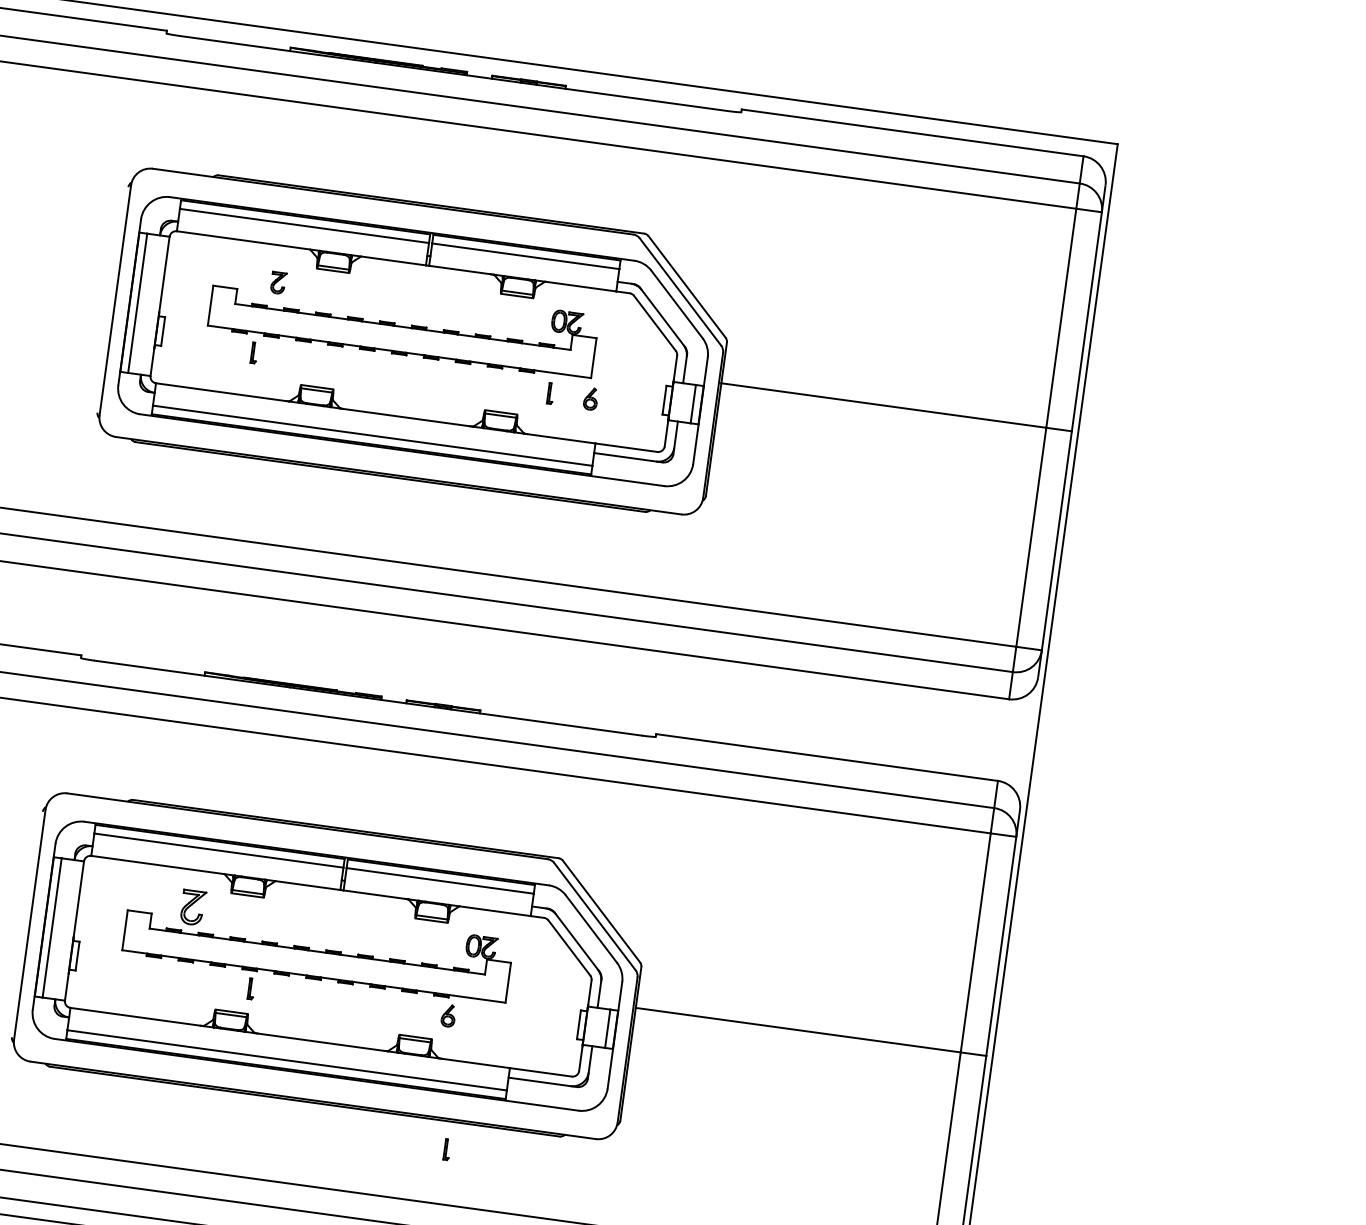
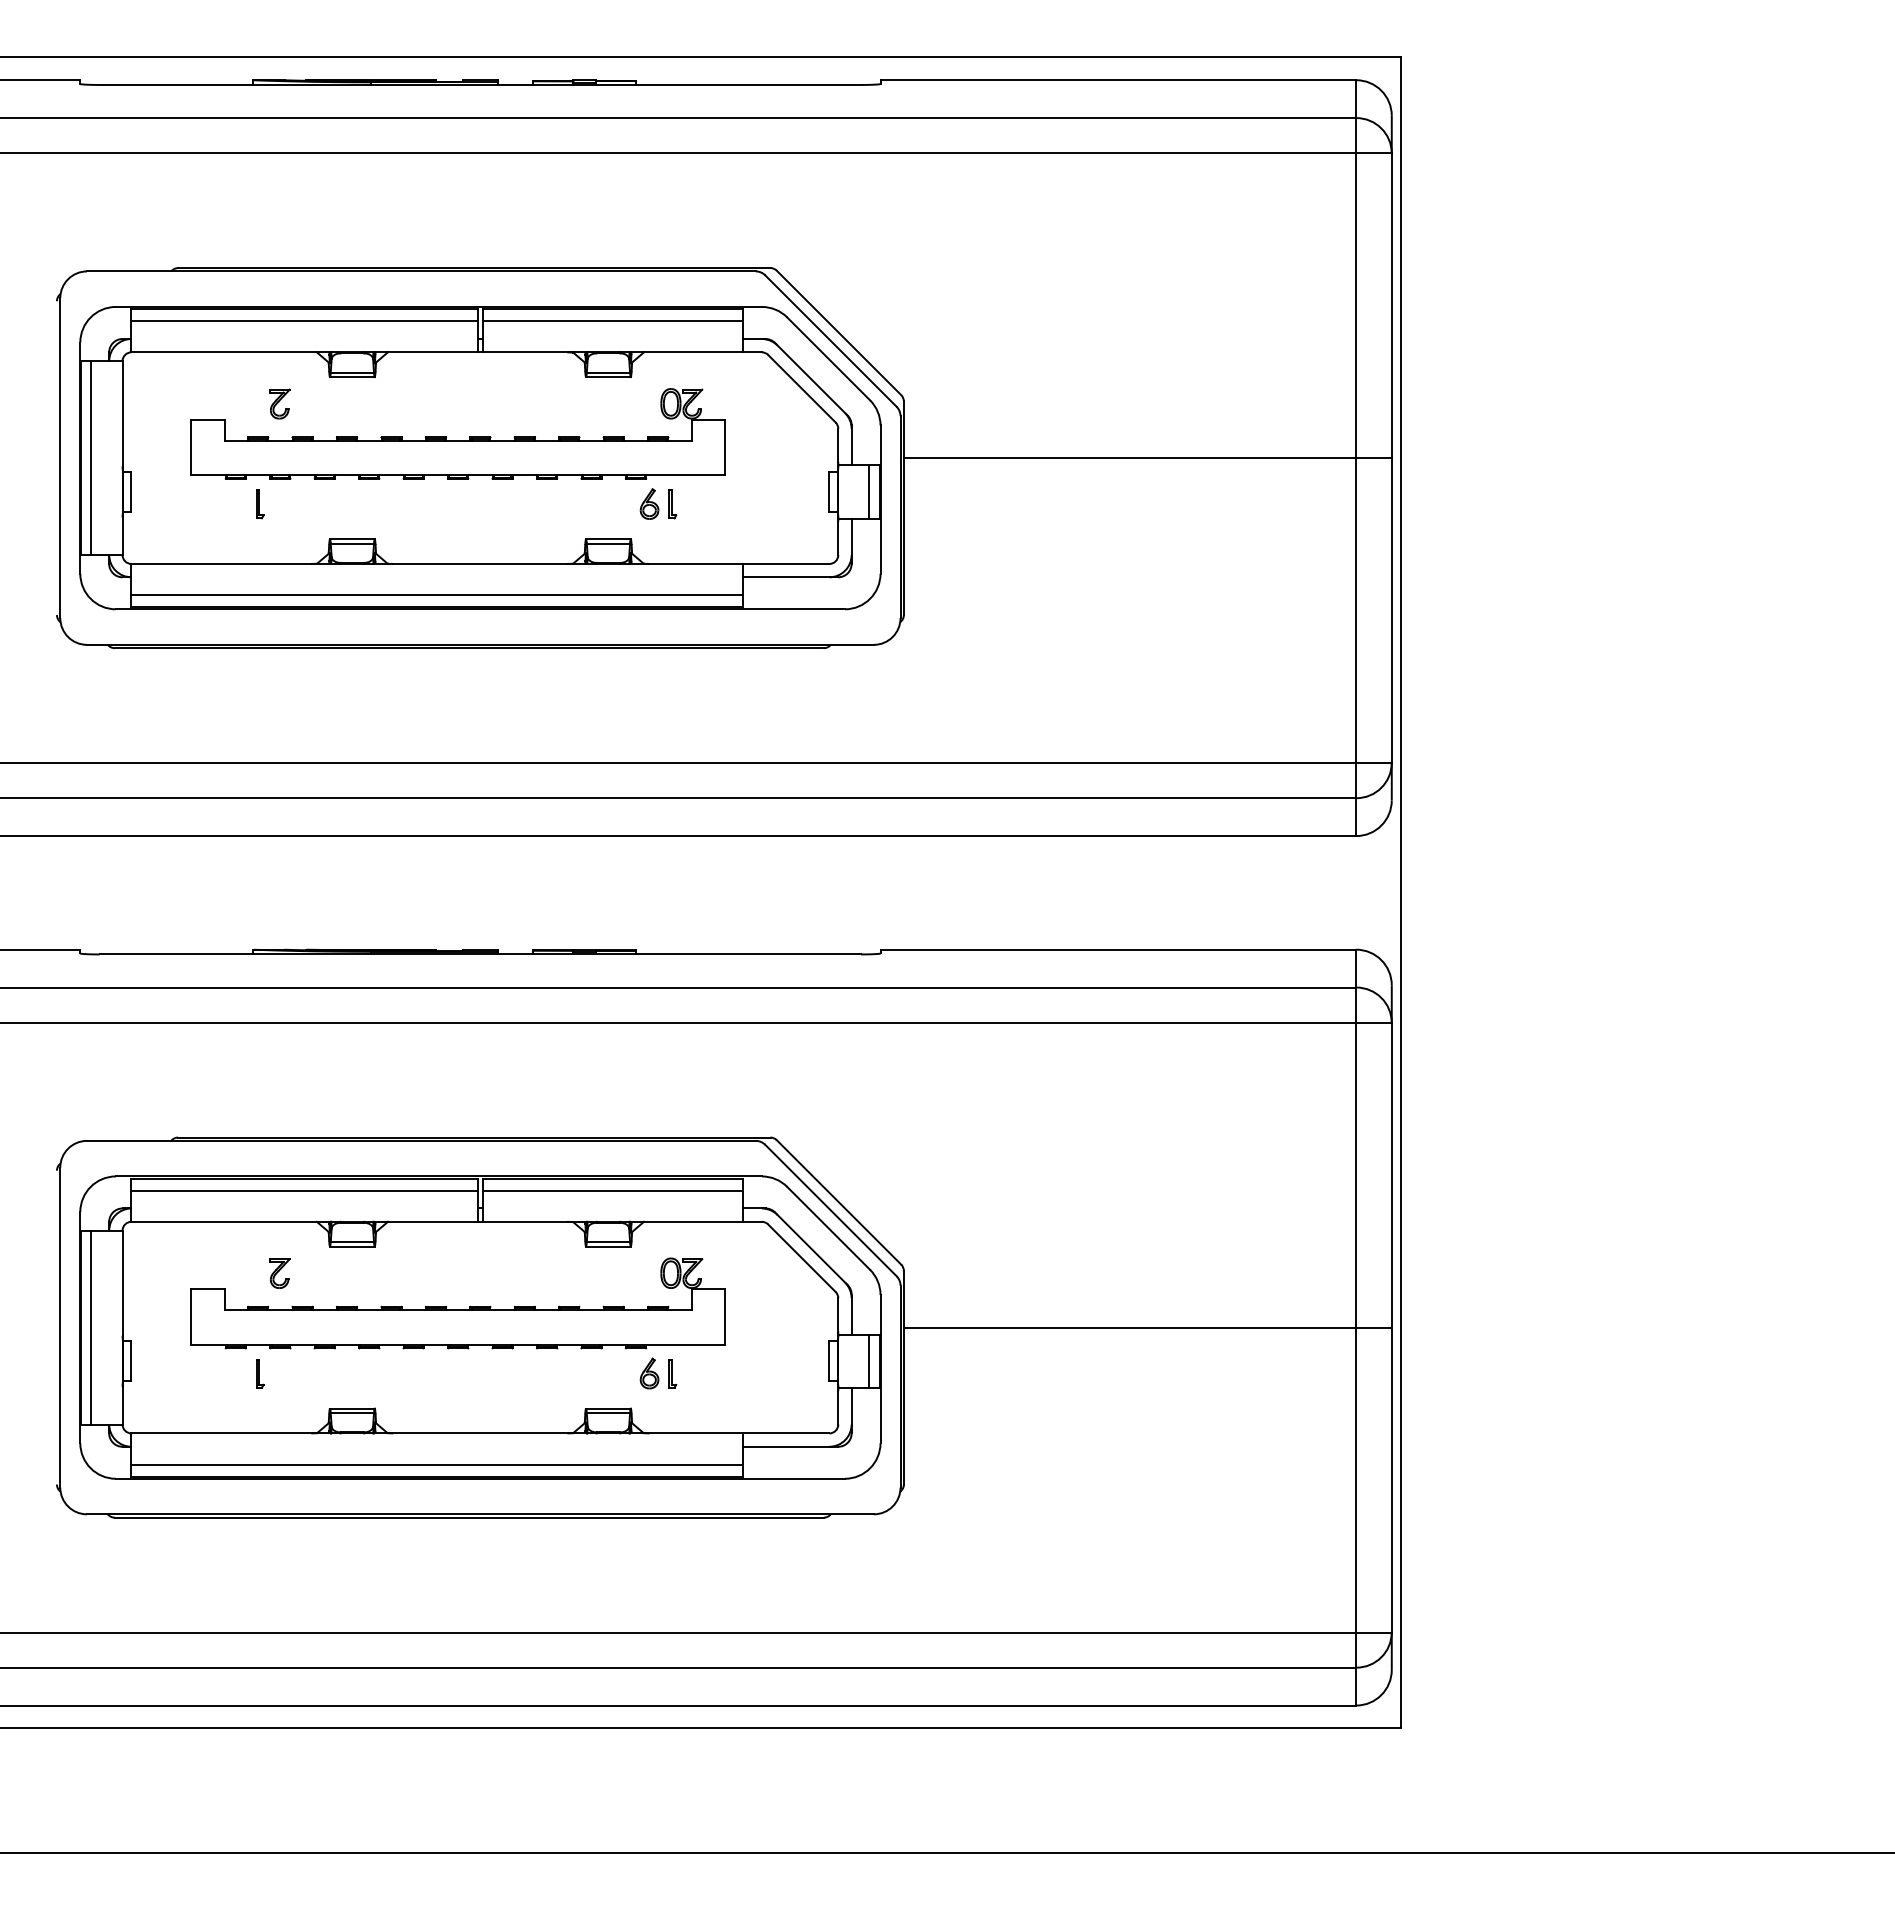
part: (590, 398) -> (649, 503), moved
part: (192, 907) -> (279, 1273), size x0.62
part: (251, 988) -> (260, 1373), moved
part: (447, 1149) -> (672, 1373), moved

